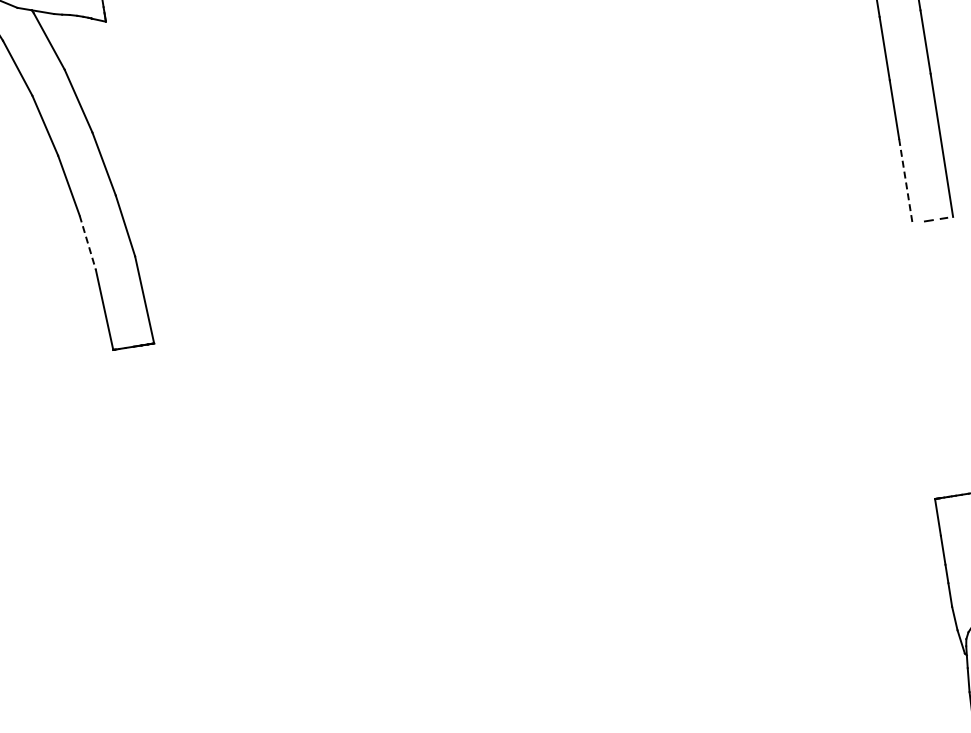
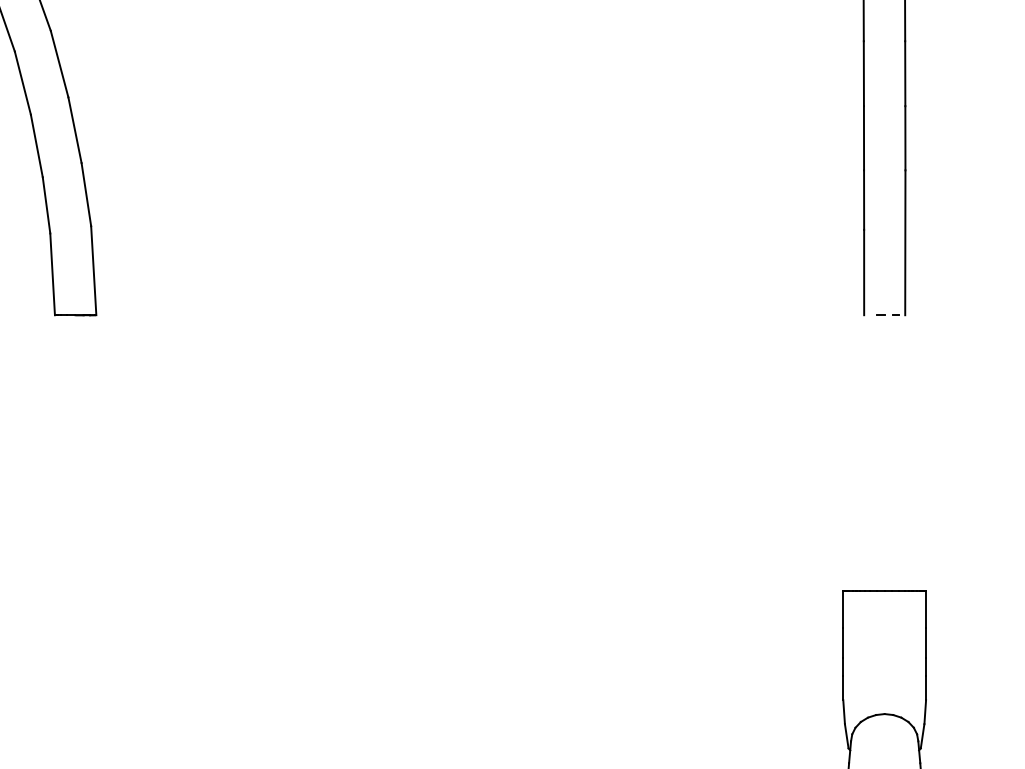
line: (906, 181) -> (864, 272), dashed -> solid
line: (87, 242) -> (46, 205), dashed -> solid

